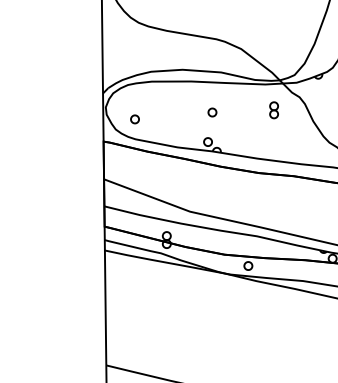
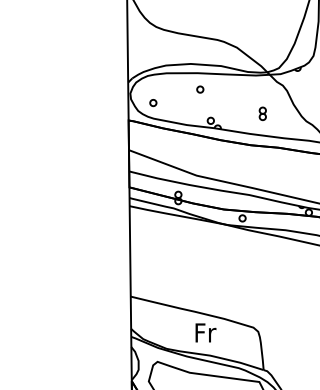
part: (273, 109) -> (262, 113), moved
part: (212, 112) -> (200, 89), moved

